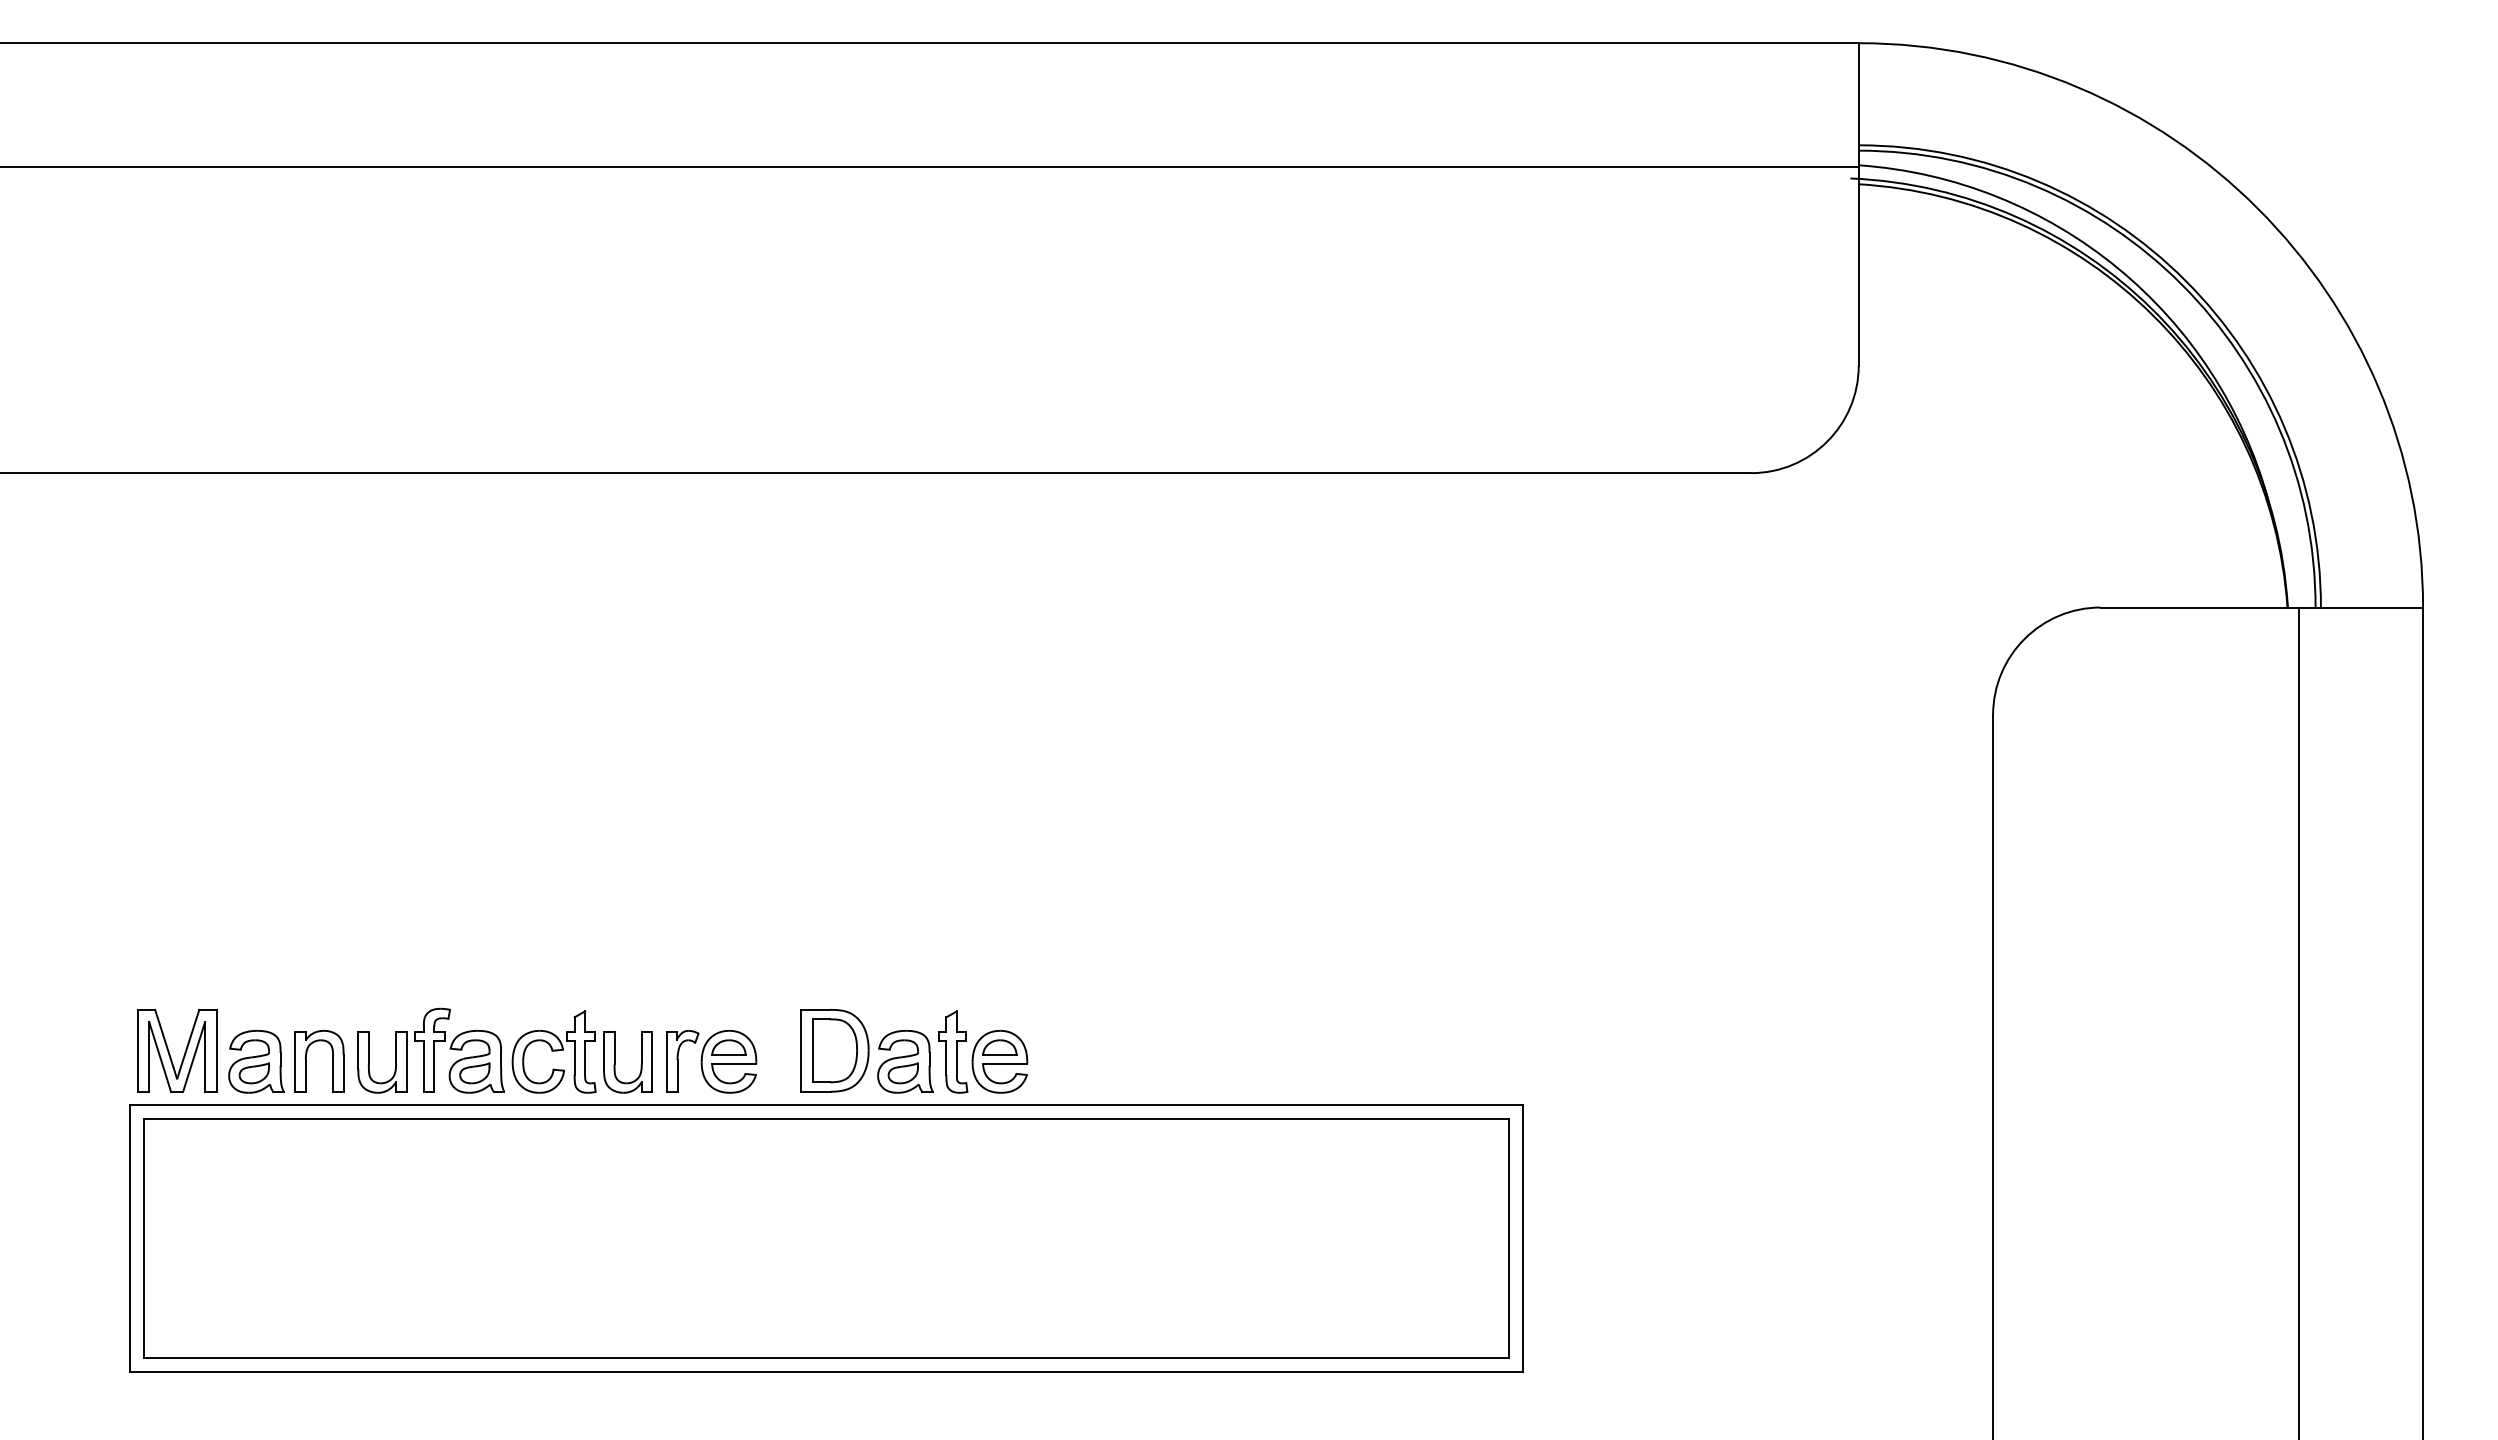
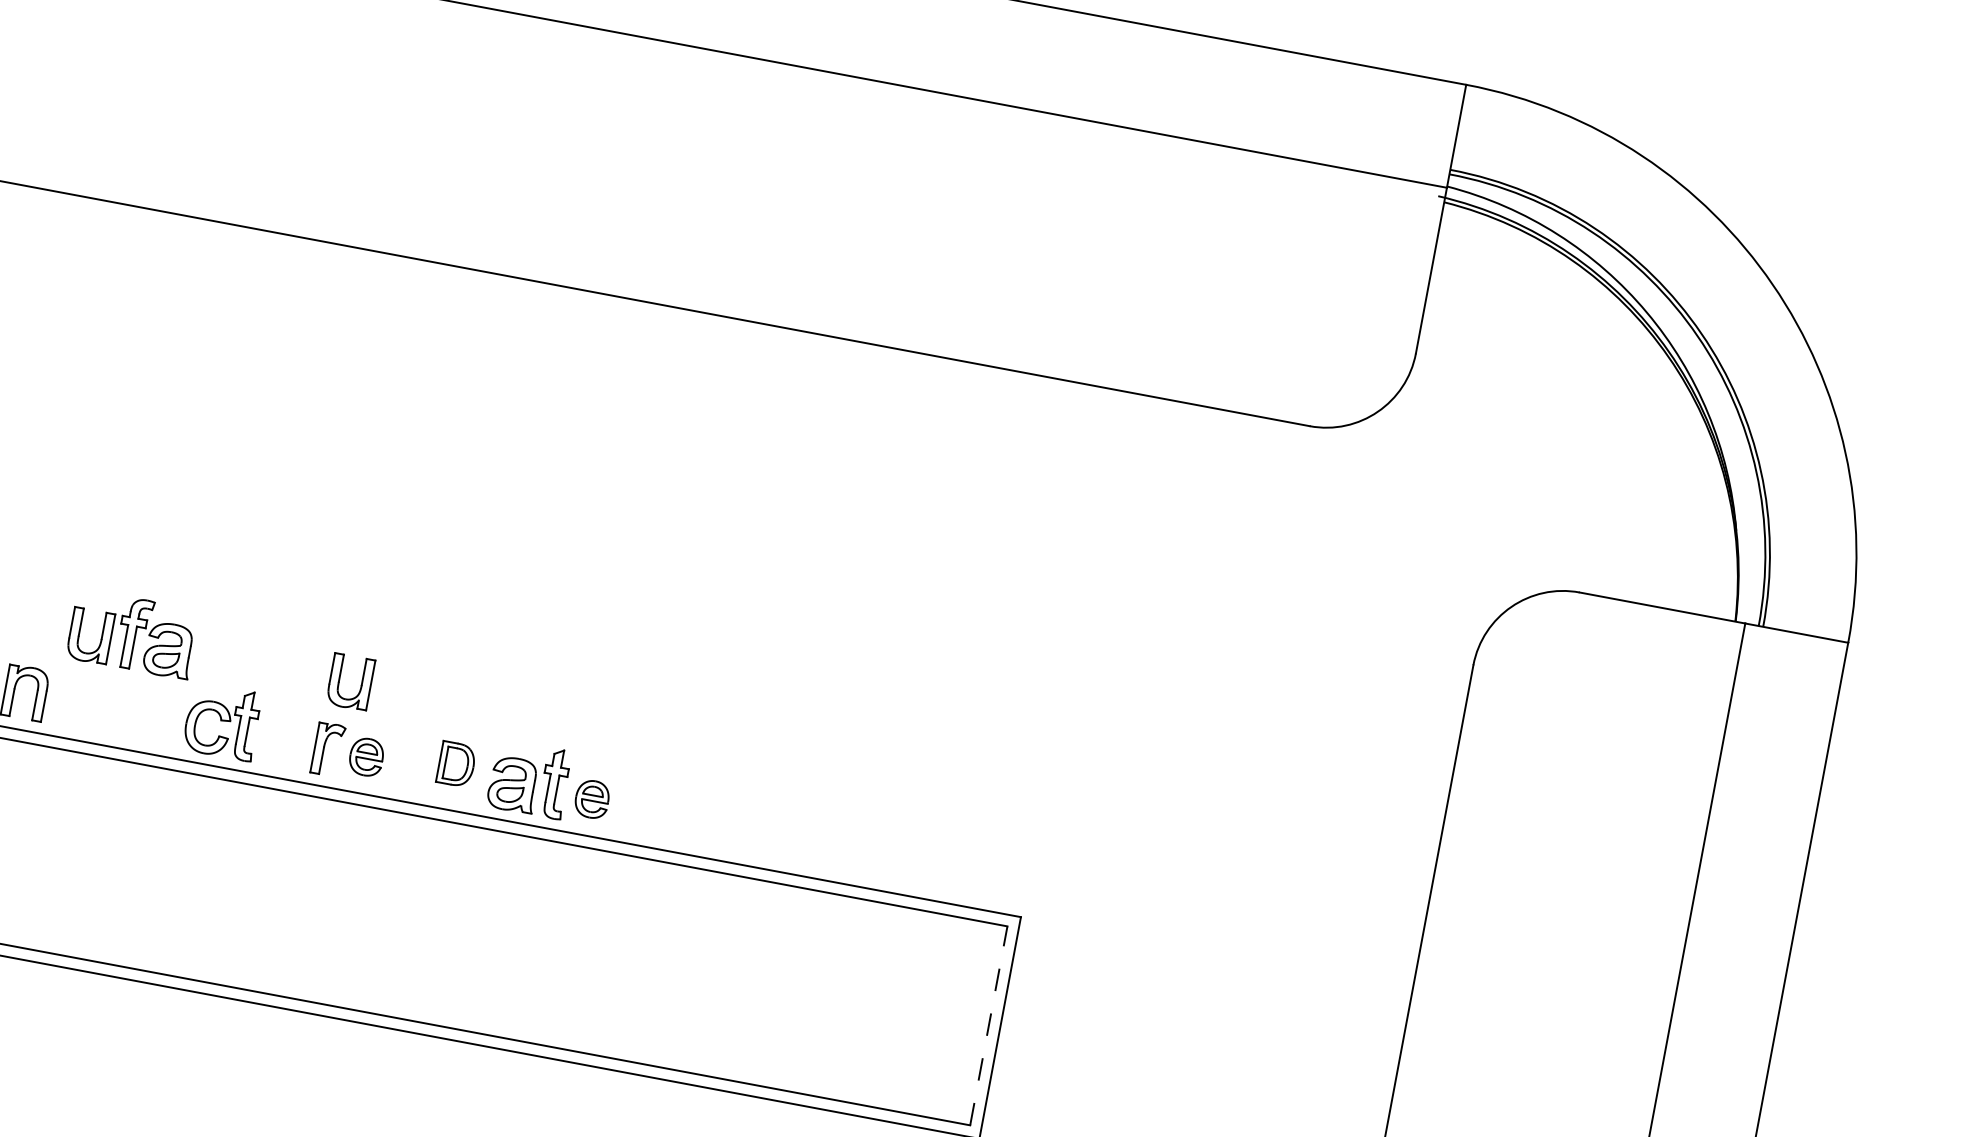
part: (430, 1050) -> (132, 633), moved
part: (834, 1050) -> (456, 764), size x0.6
part: (728, 1061) -> (366, 756), size x0.7
part: (999, 1061) -> (591, 798), size x0.7
part: (615, 1062) -> (339, 680), moved
line: (1509, 1238) -> (989, 1025), solid -> dashed

